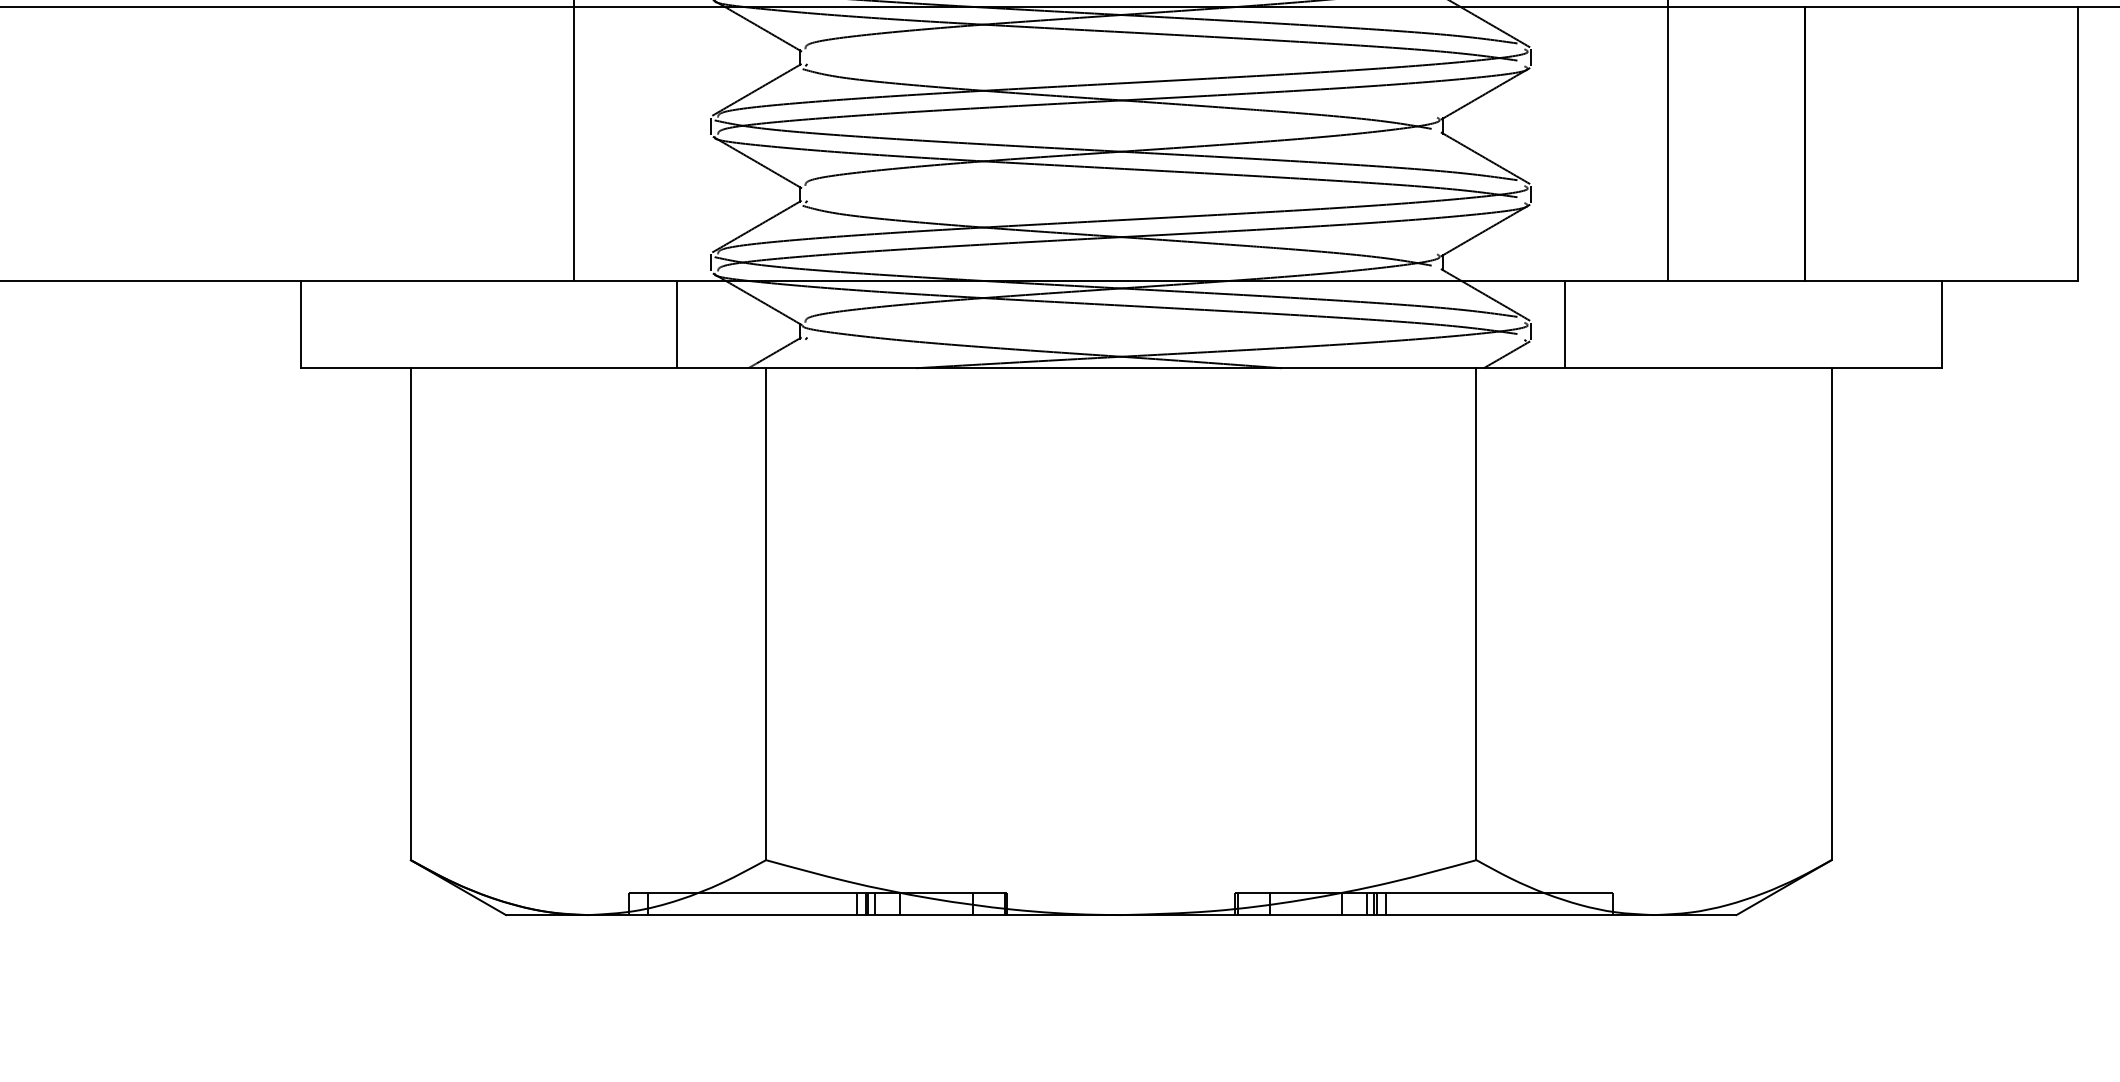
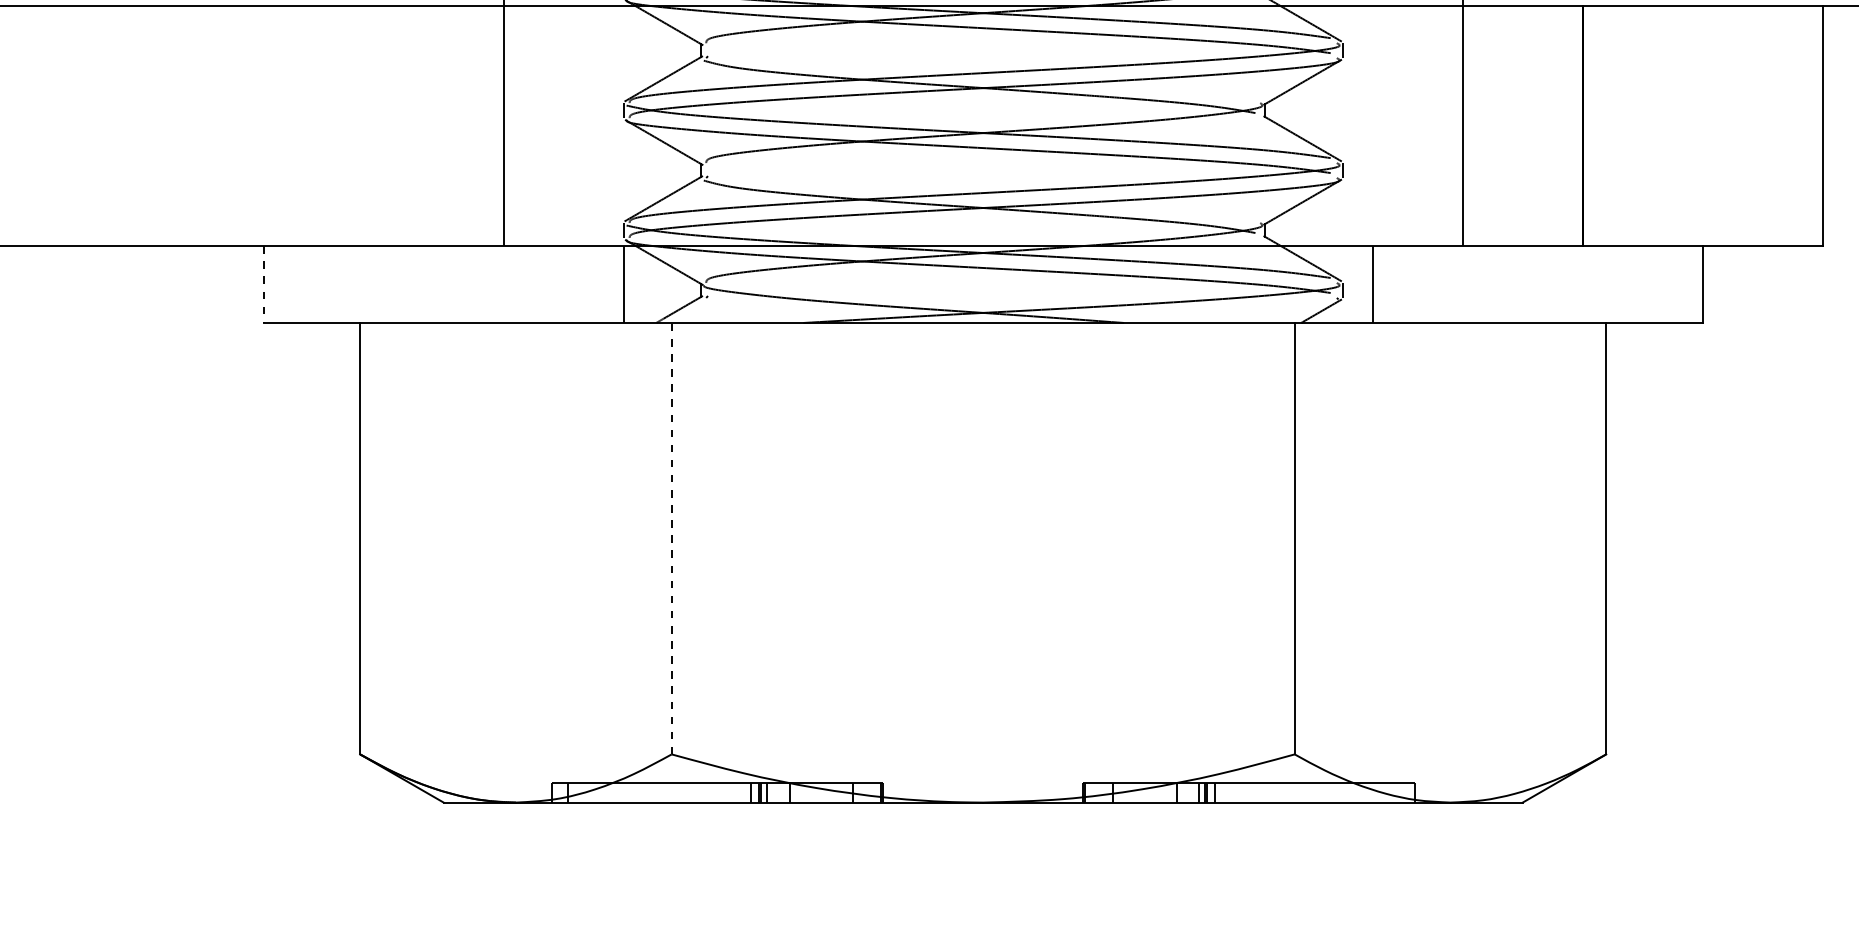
line: (300, 324) -> (263, 284), solid -> dashed
line: (677, 324) -> (623, 284), moved
line: (766, 614) -> (672, 538), solid -> dashed

